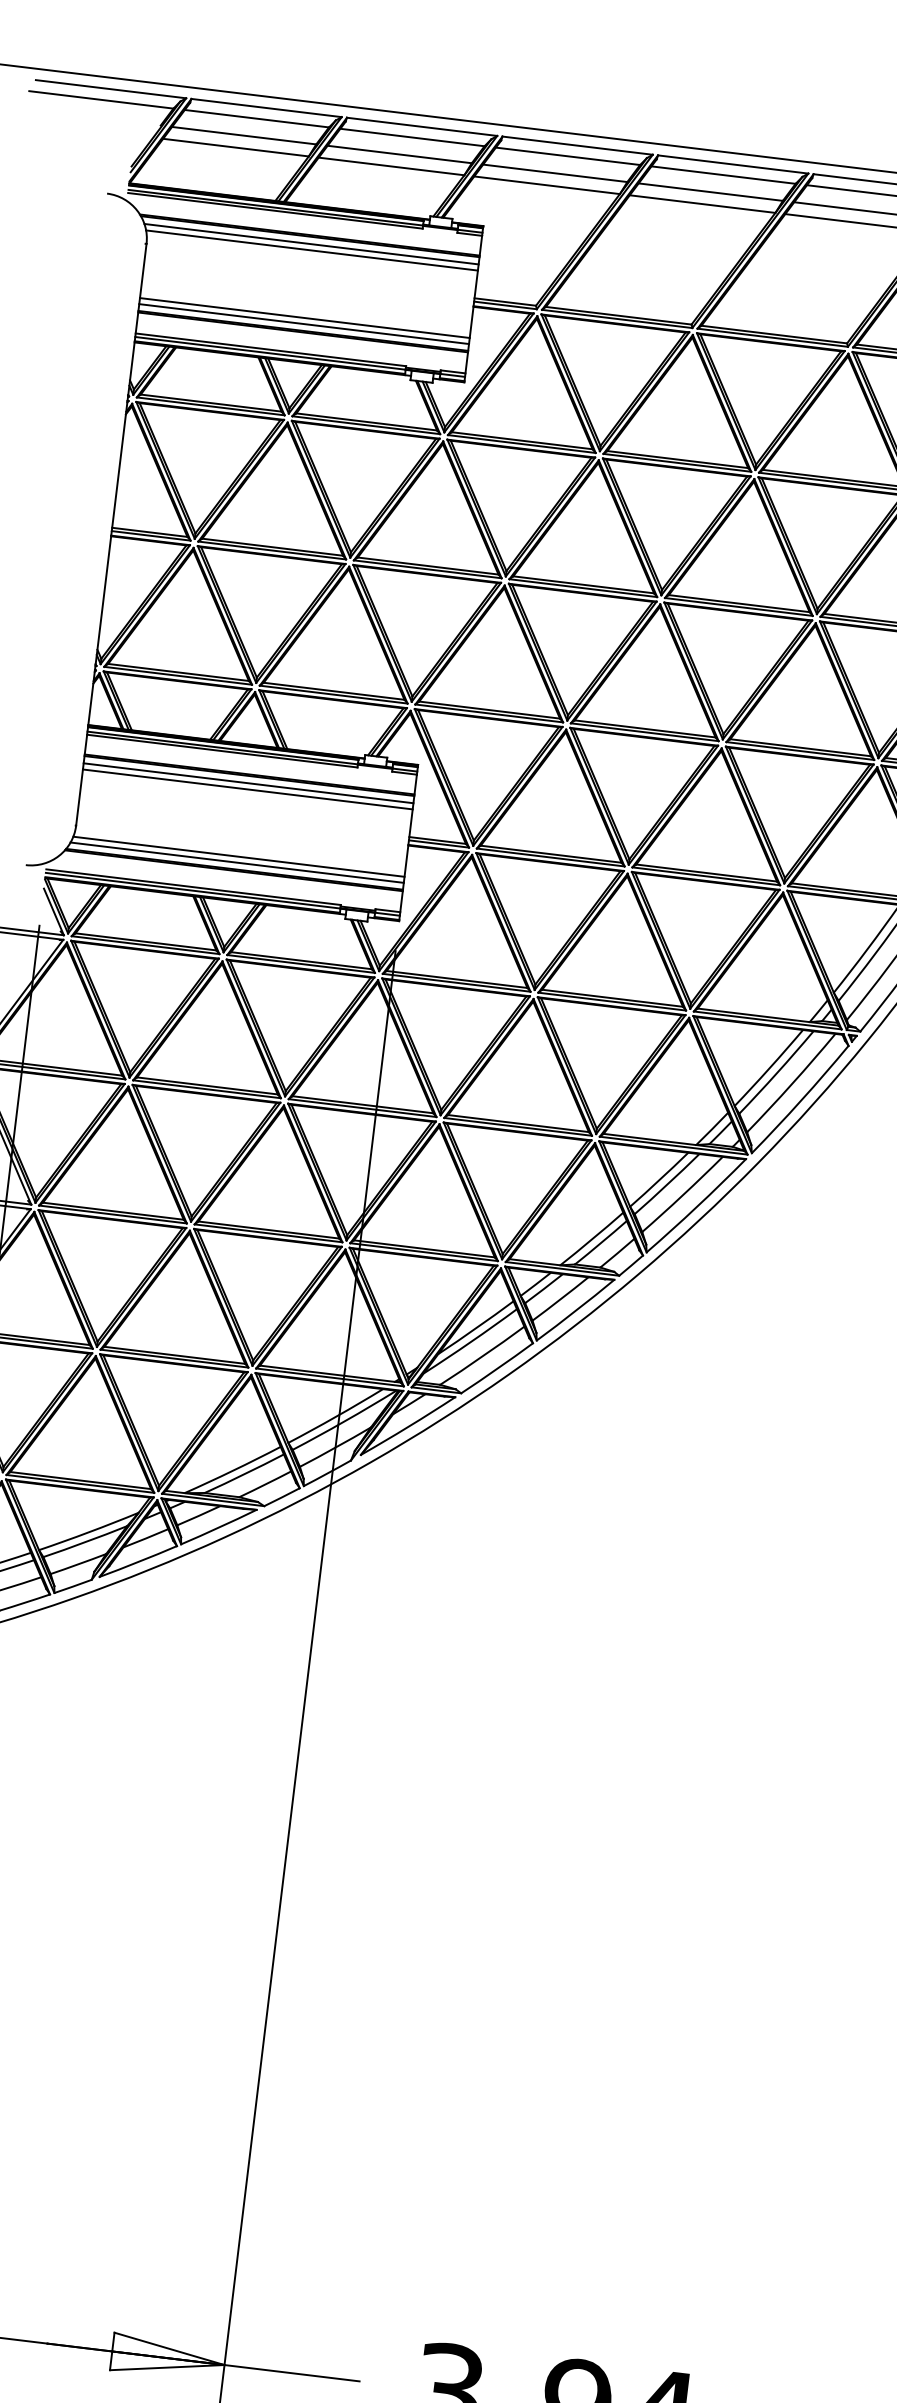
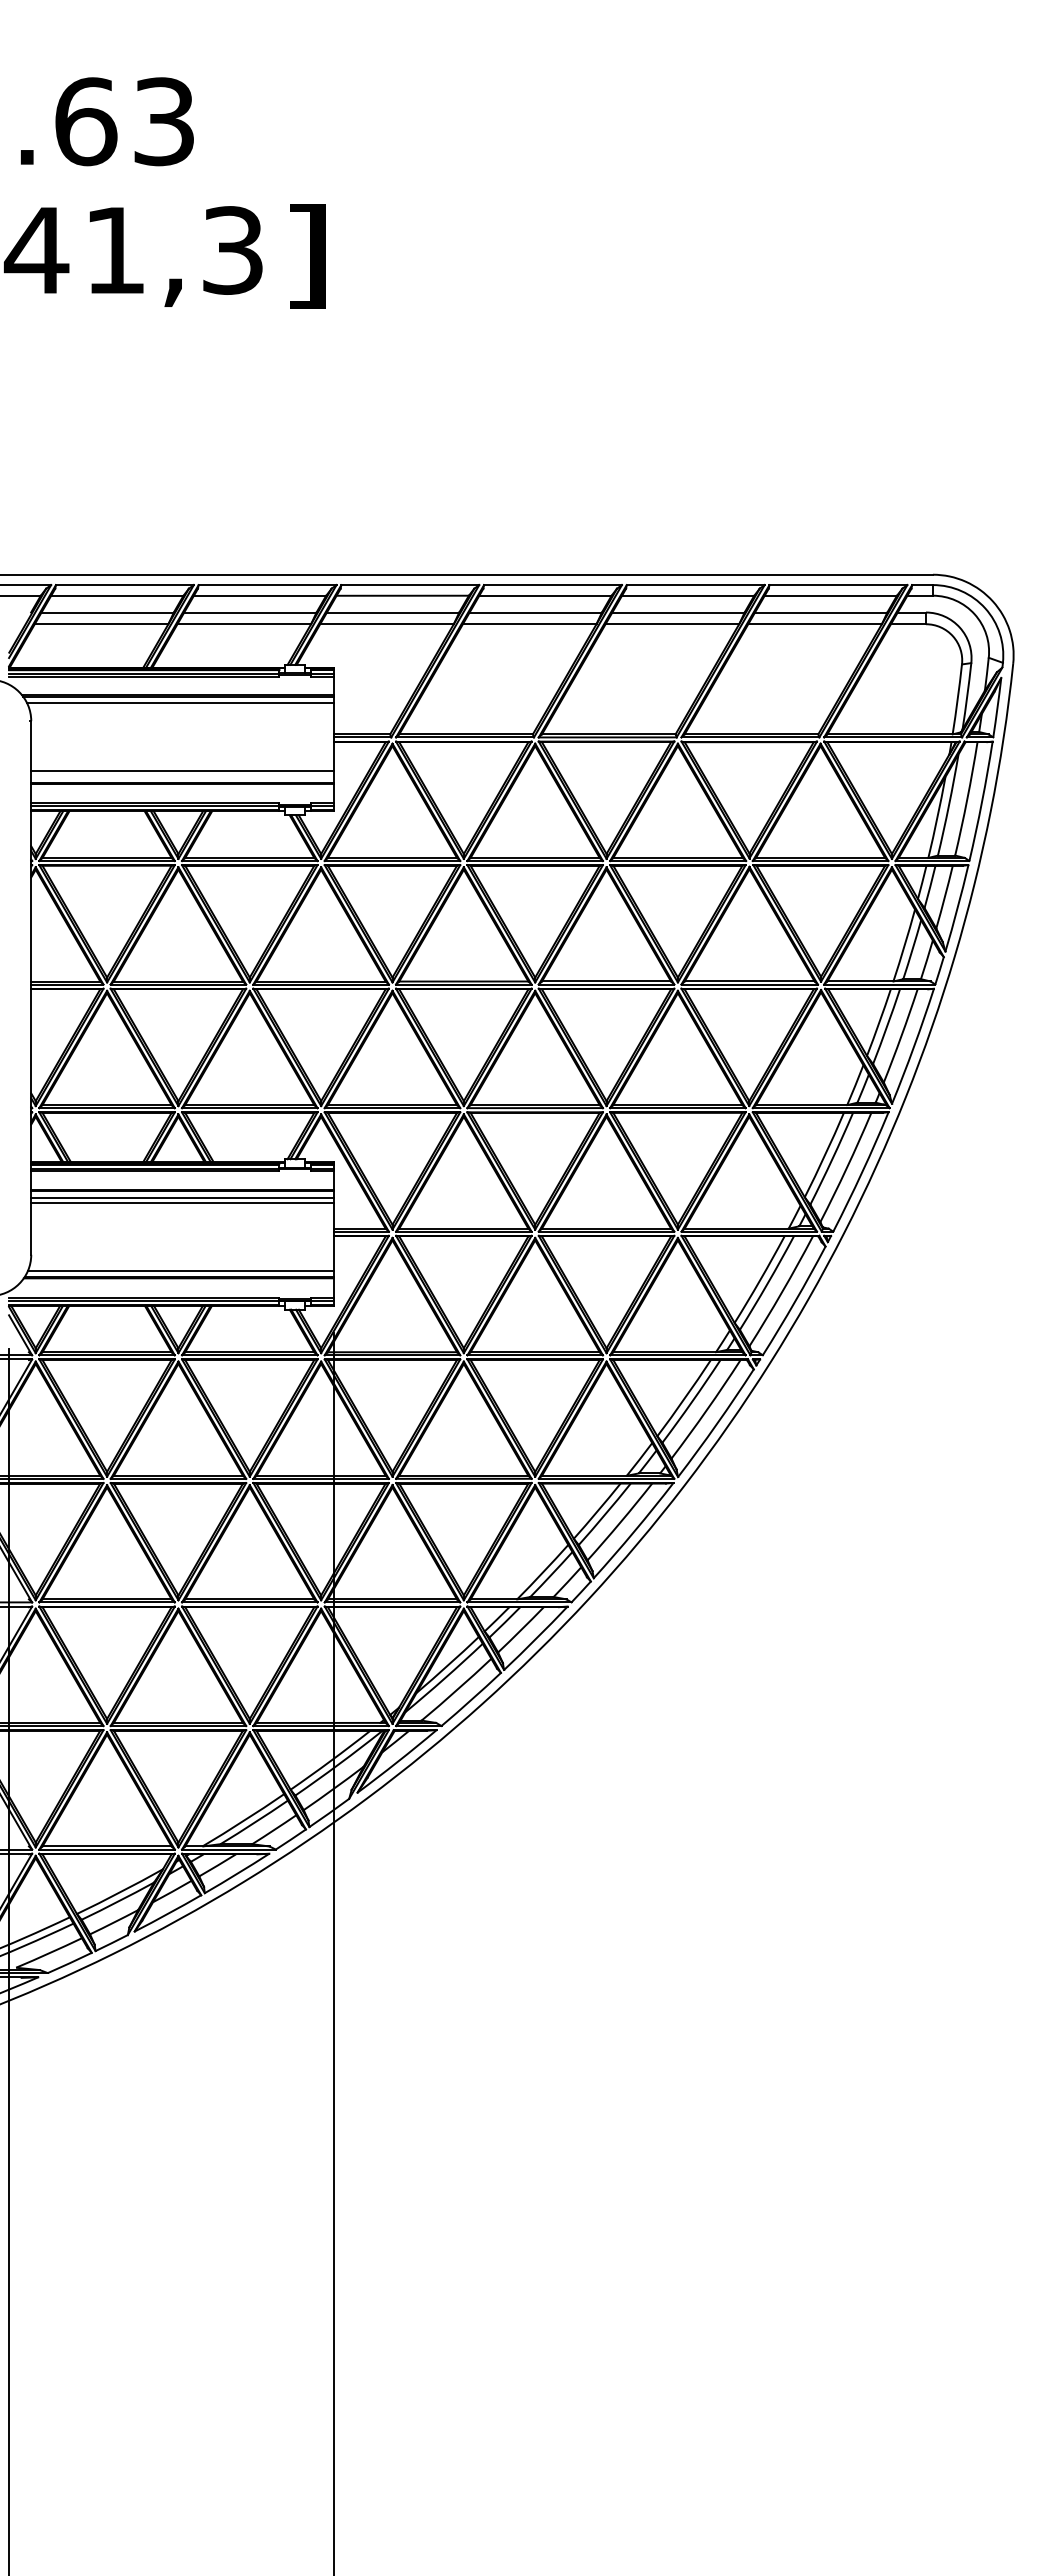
line: (311, 250) -> (181, 708), removed
line: (304, 324) -> (182, 776), removed
line: (238, 857) -> (181, 1265), removed

